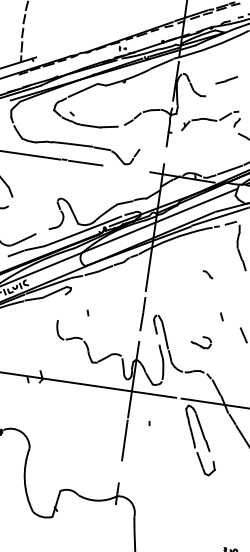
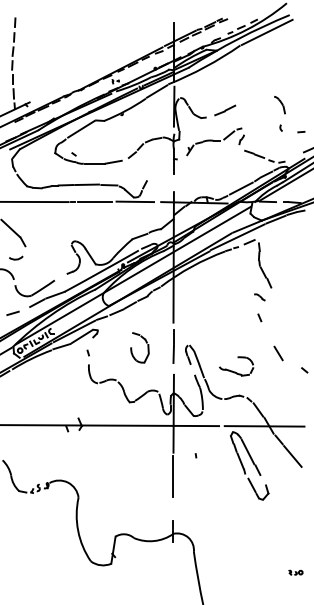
line: (227, 80) -> (225, 110), moved
line: (125, 168) -> (135, 201), added
part: (207, 274) -> (259, 297), moved
part: (102, 309) -> (132, 347), added
line: (87, 312) -> (87, 352), moved
line: (221, 316) -> (259, 317), moved
part: (201, 342) -> (236, 366), size x1.67

